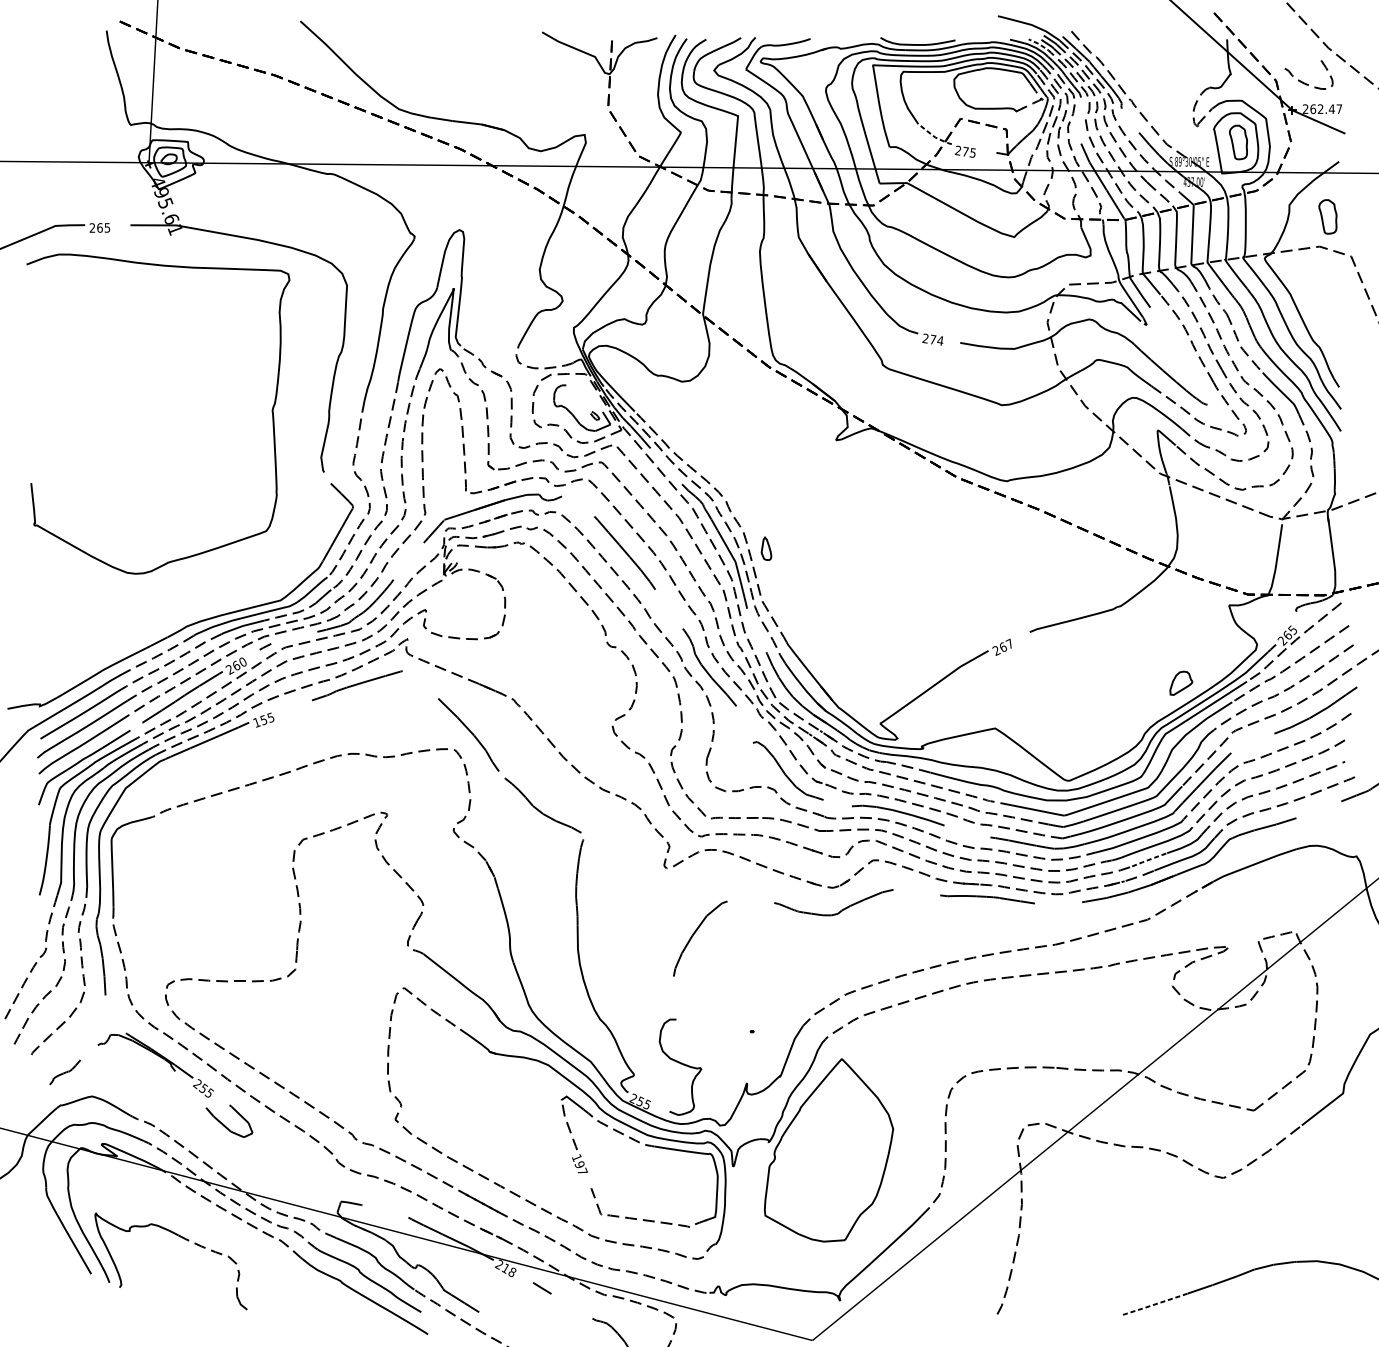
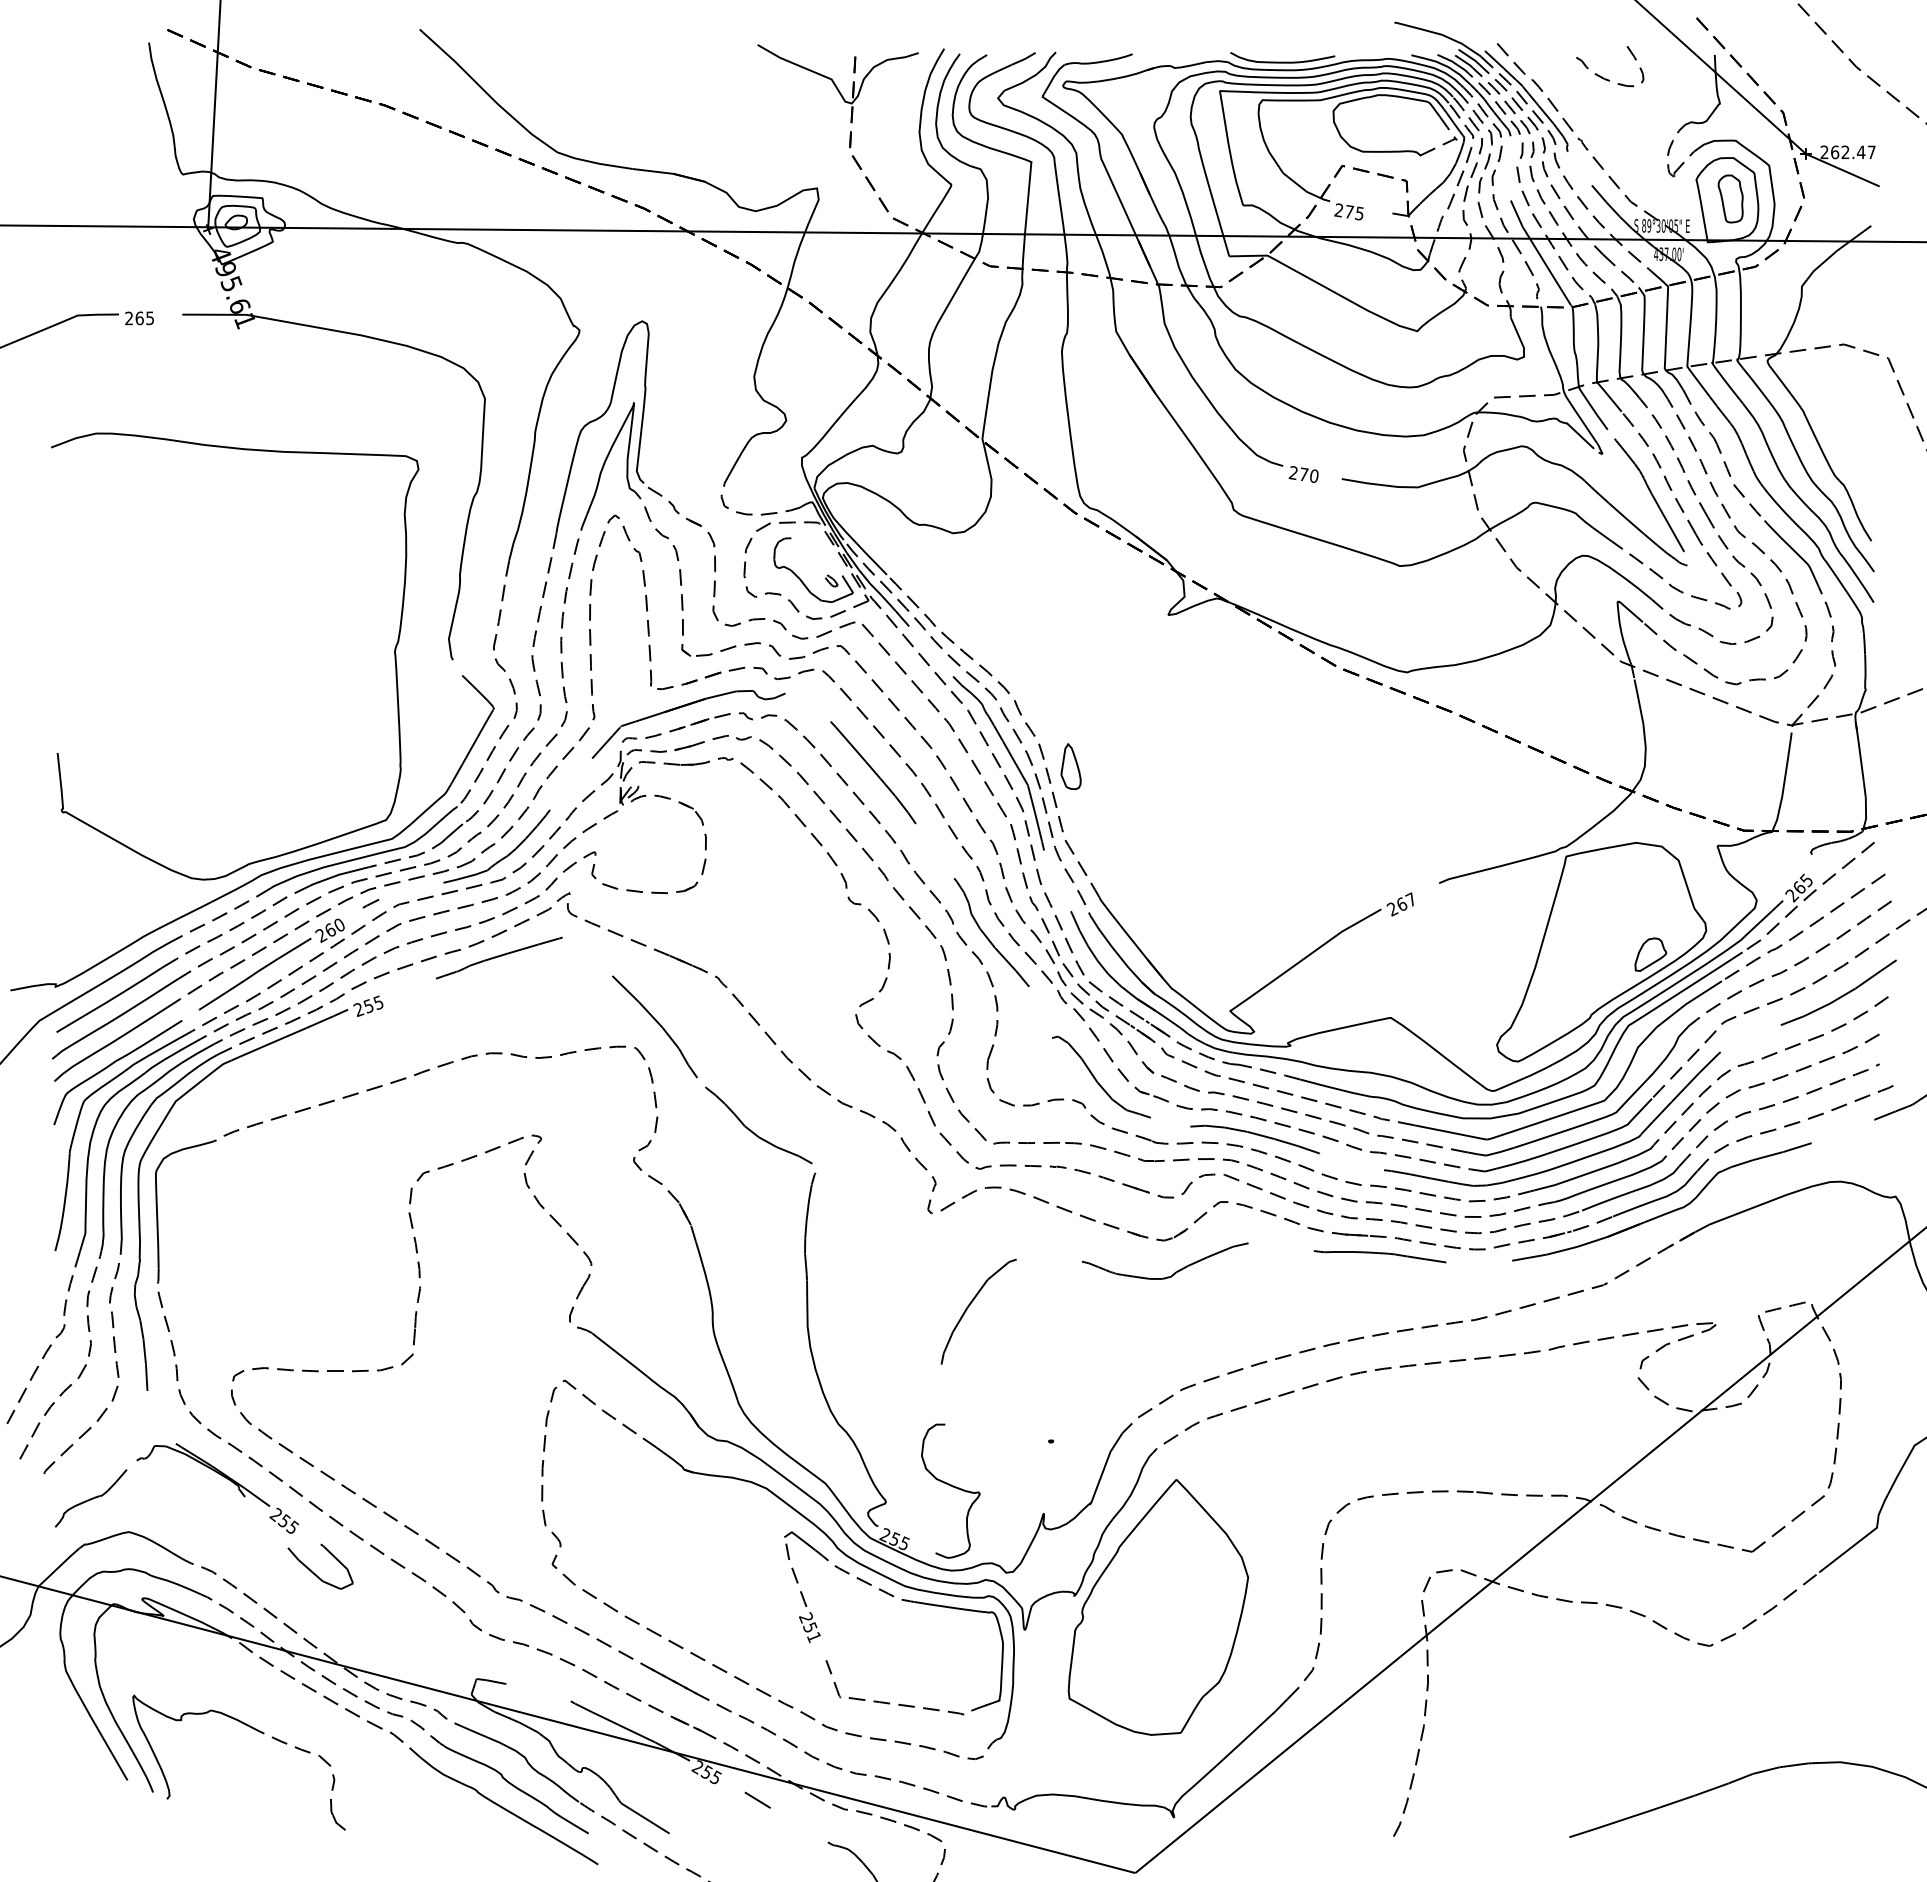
line: (1040, 44) -> (1454, 62), dashed -> solid
curve: (1304, 82) -> (1604, 77), moved
line: (934, 136) -> (1305, 190), dashed -> solid
part: (1327, 216) -> (1855, 302), removed
text: (939, 341) -> (1313, 476), 274 -> 270
curve: (1181, 354) -> (1651, 495), added
curve: (272, 414) -> (394, 656), moved
part: (766, 548) -> (1070, 766), size x1.43
part: (1146, 681) -> (1601, 952), added
text: (256, 722) -> (358, 1009), 155 -> 255
line: (1149, 859) -> (1606, 1200), dashed -> solid
part: (64, 1072) -> (90, 1498), size x1.67
text: (580, 1164) -> (810, 1627), 197 -> 251
text: (508, 1269) -> (710, 1774), 218 -> 255
line: (1155, 1304) -> (1614, 1822), dashed -> solid

